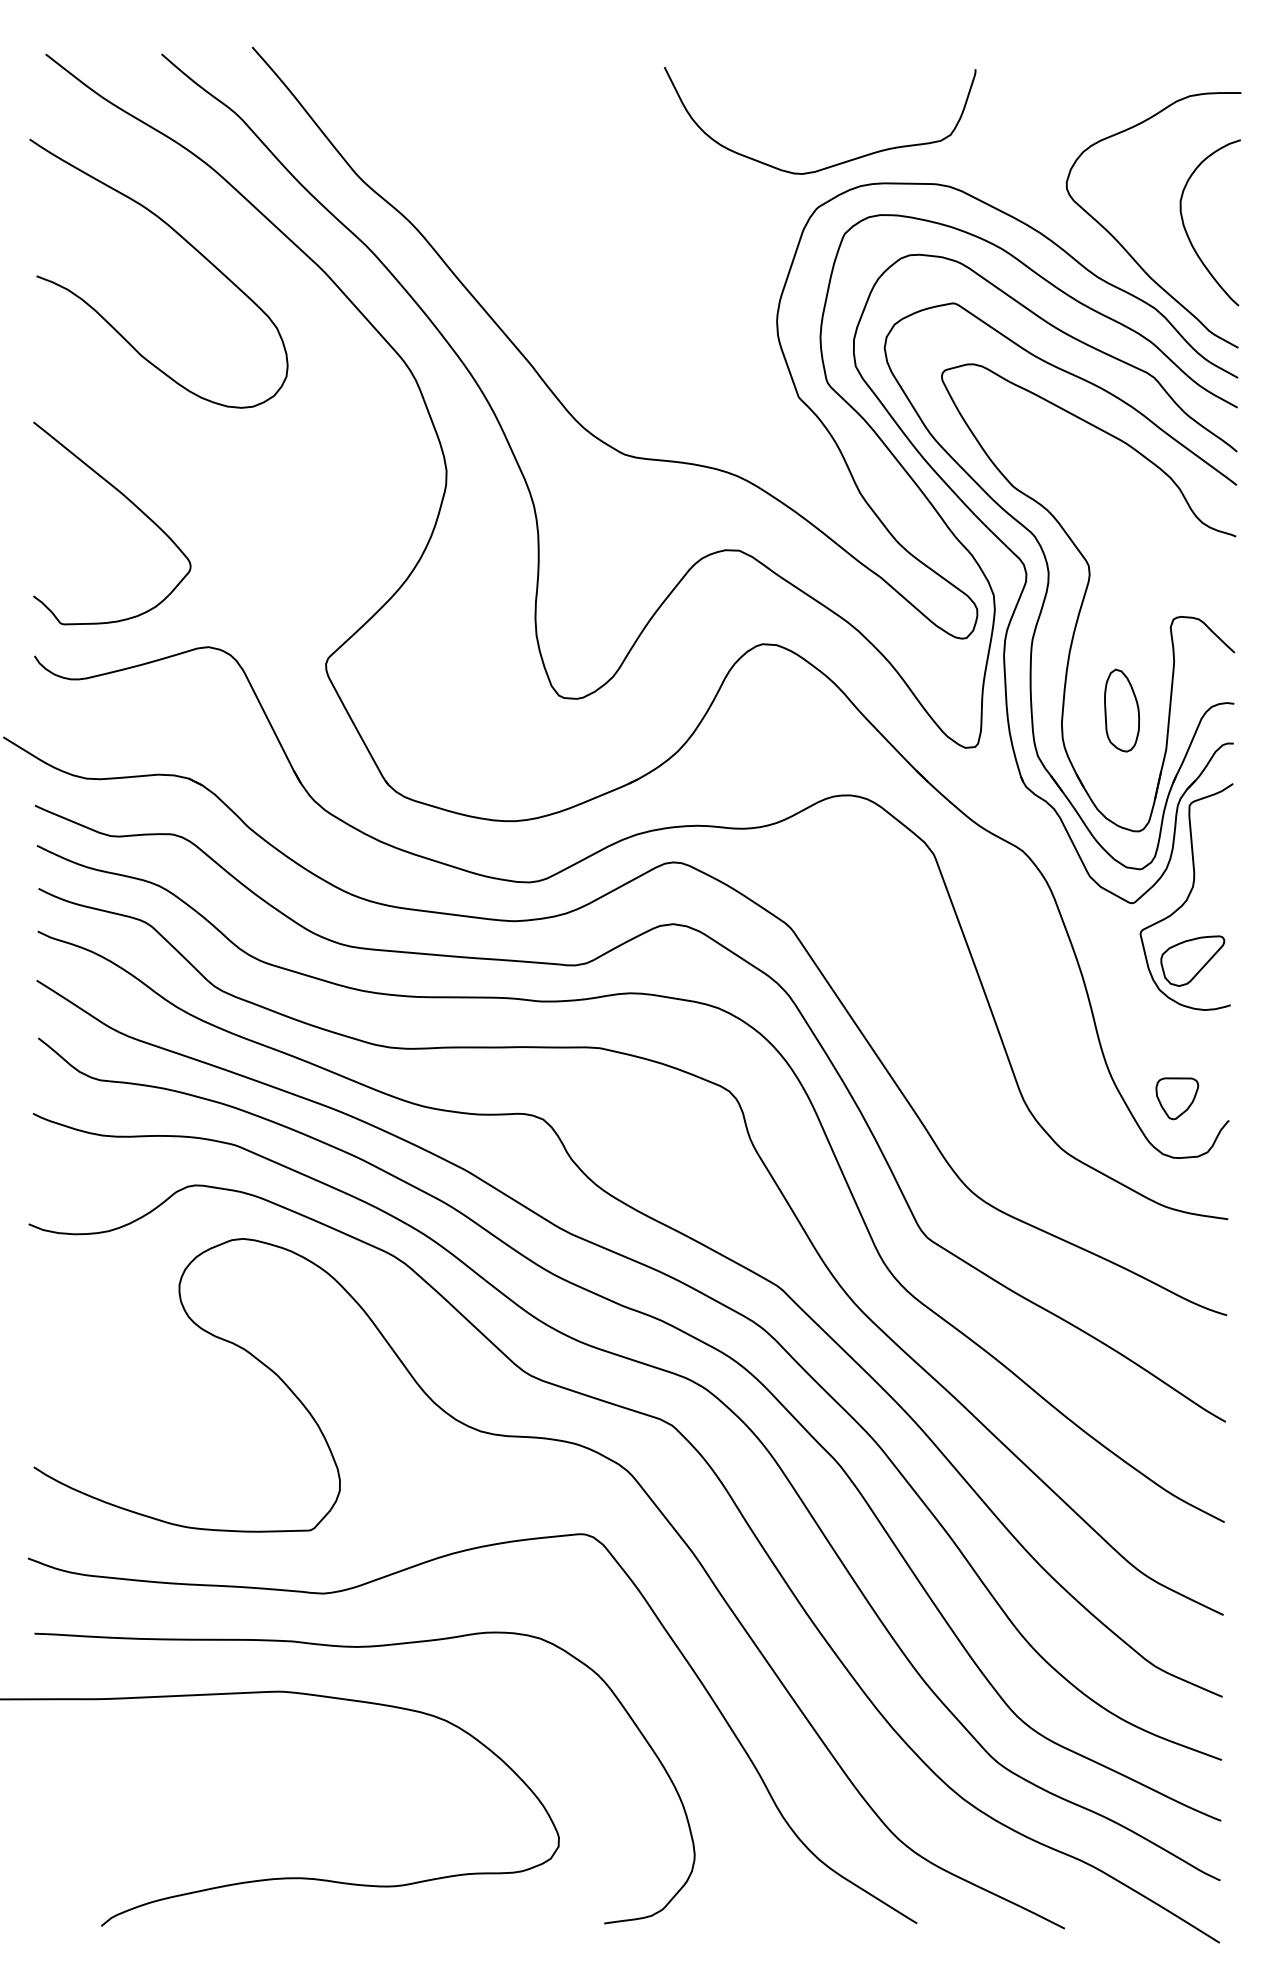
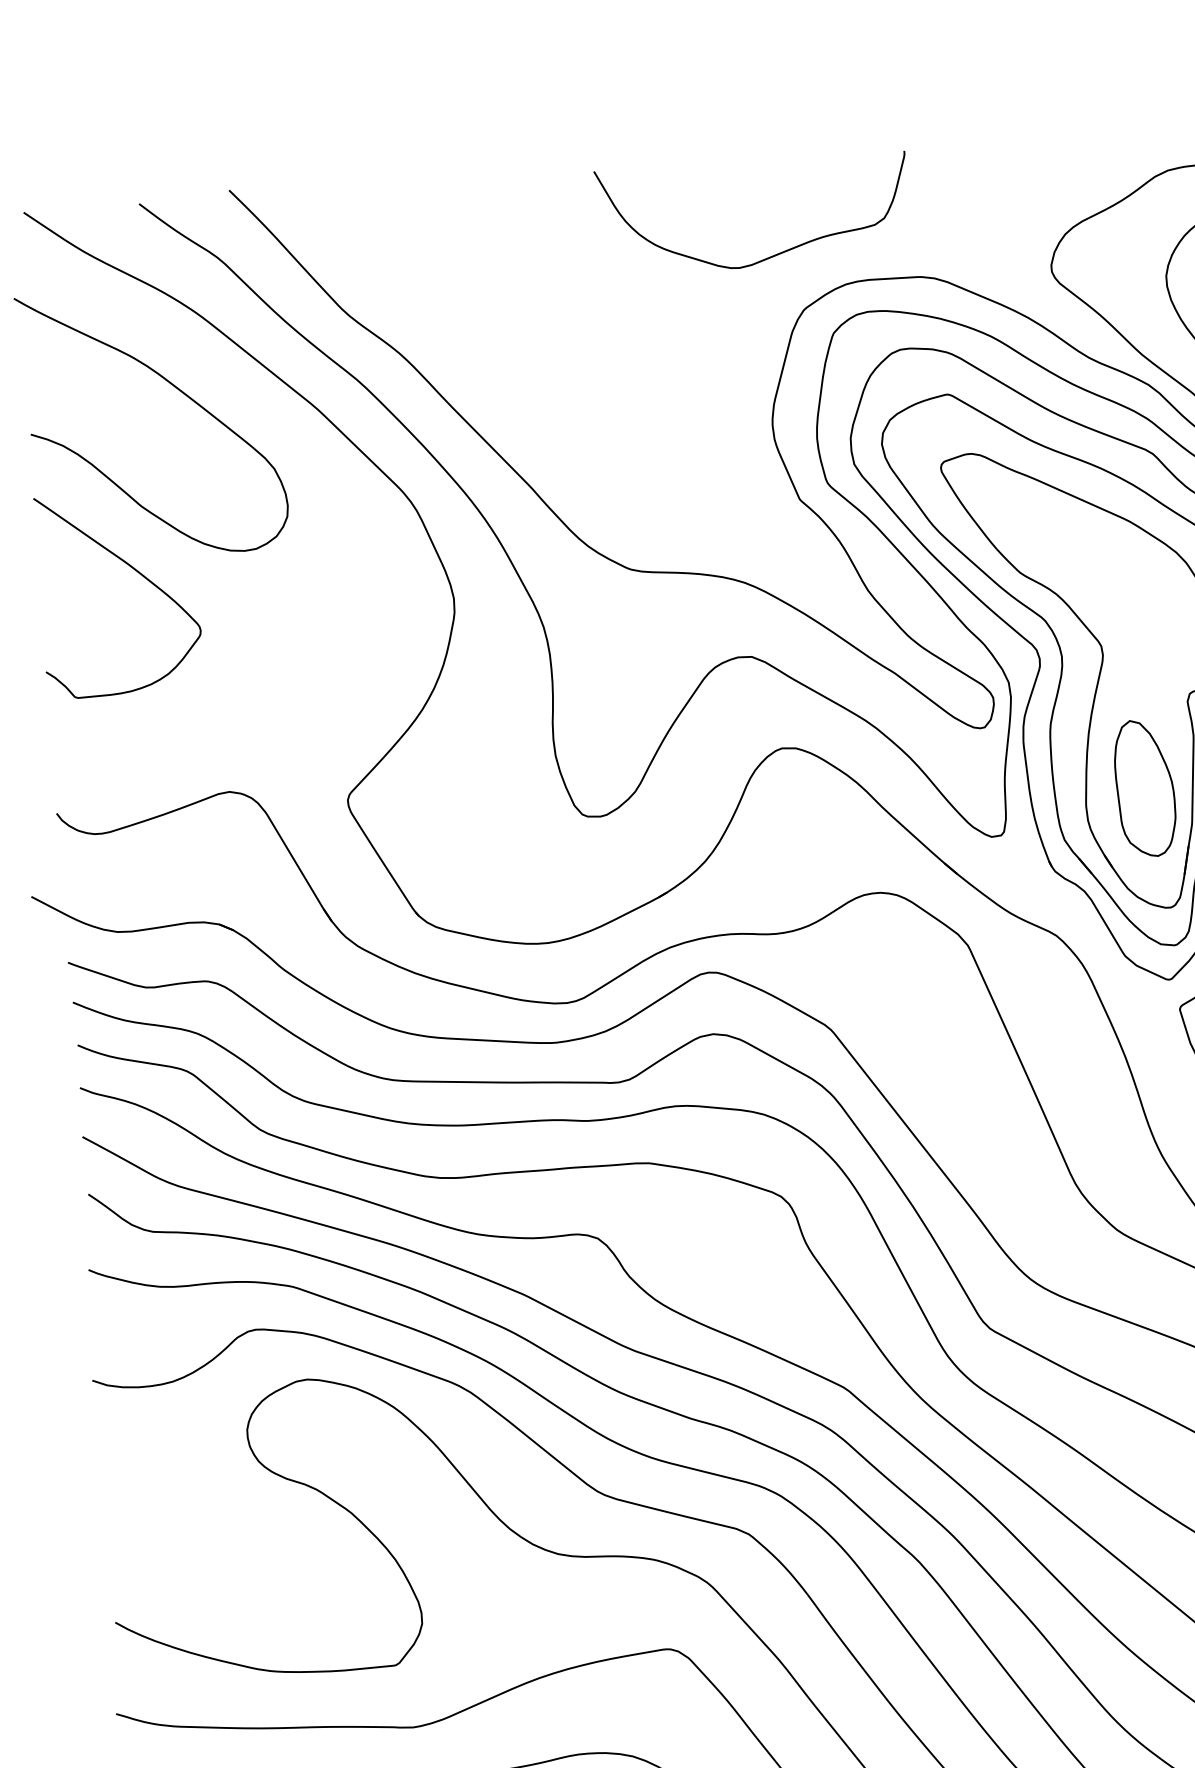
curve: (834, 164) -> (770, 256), moved
curve: (131, 503) -> (137, 572), moved
part: (1121, 710) -> (1144, 788), size x1.67

